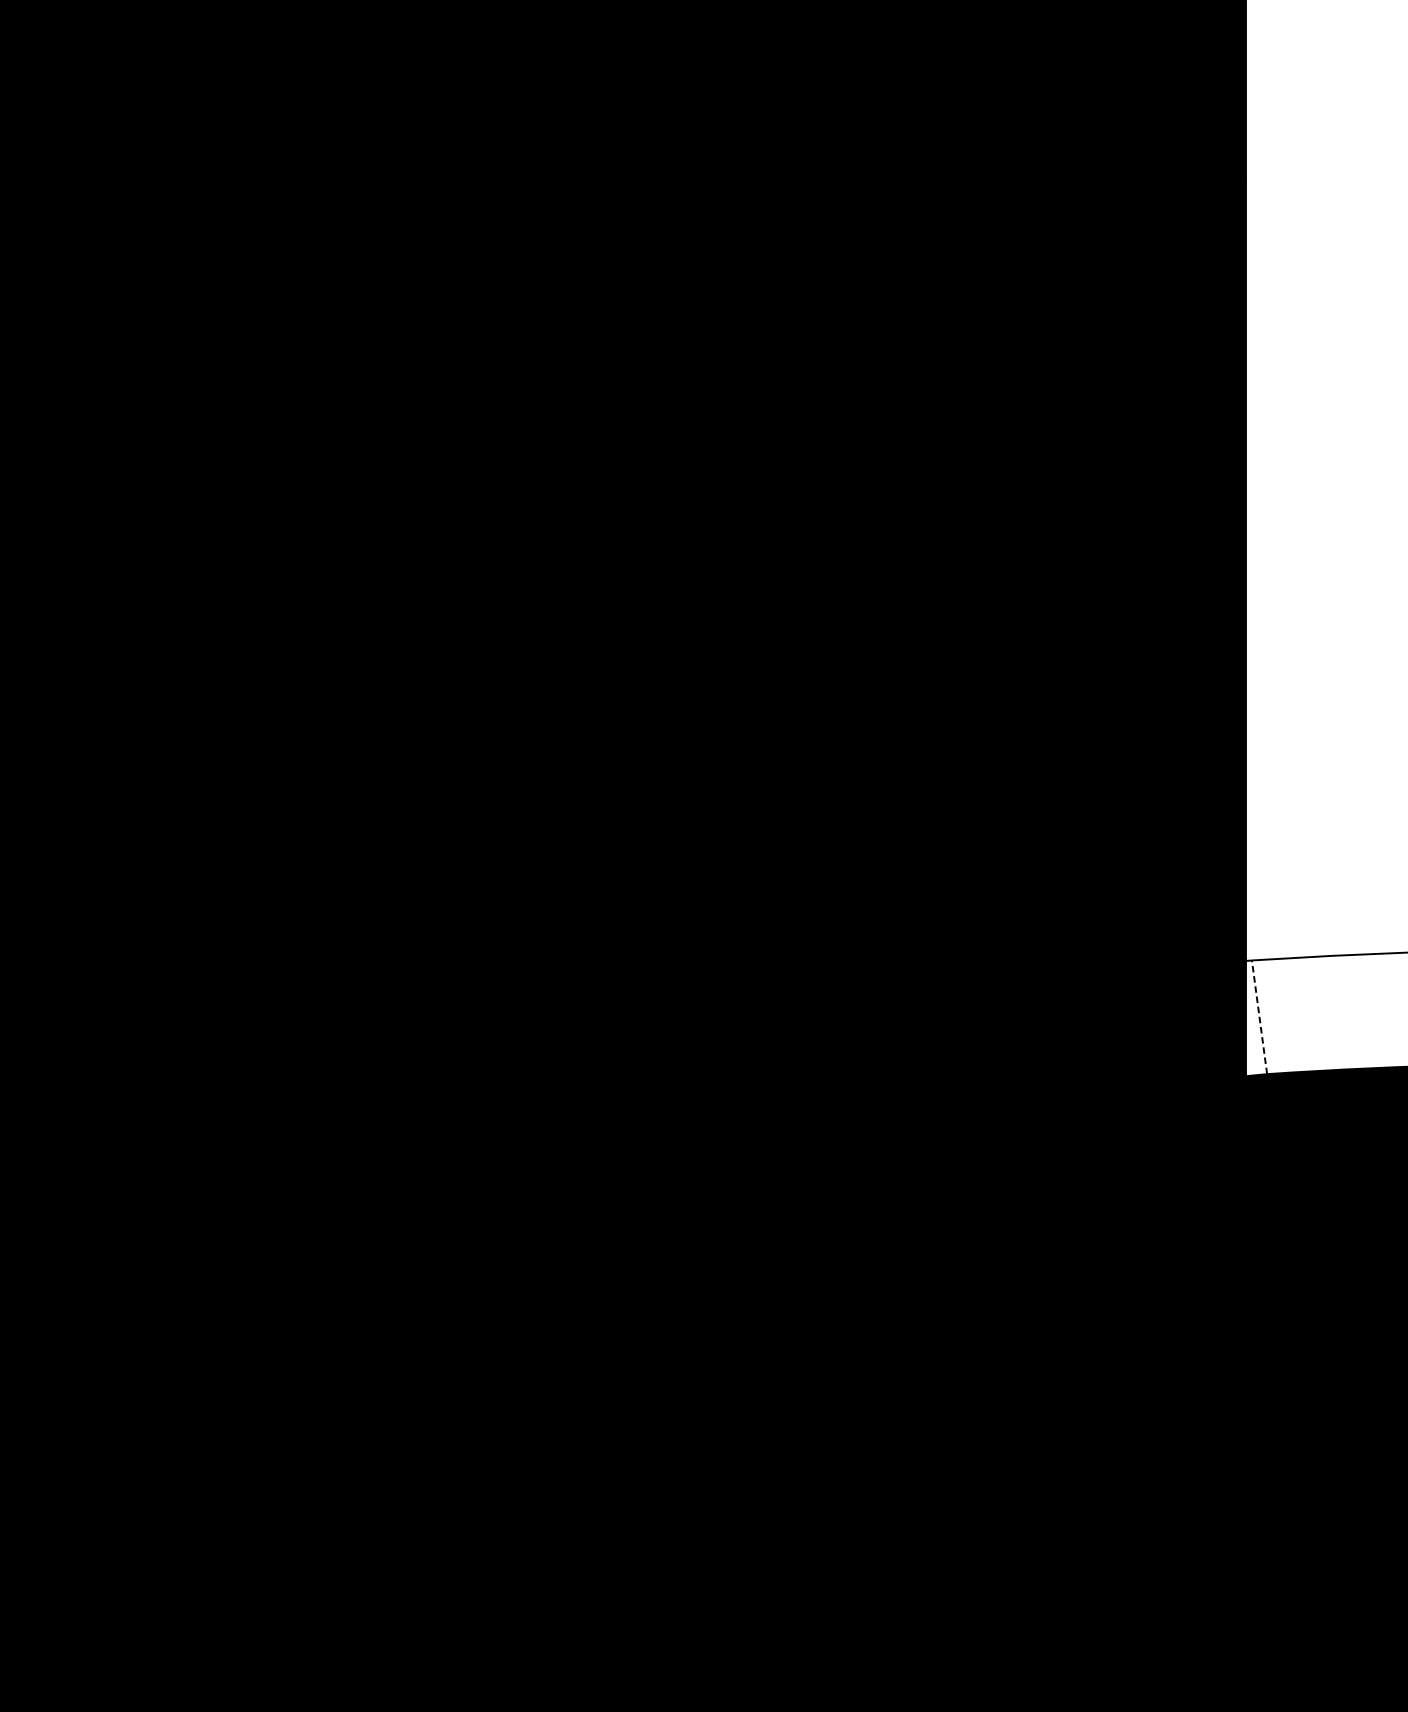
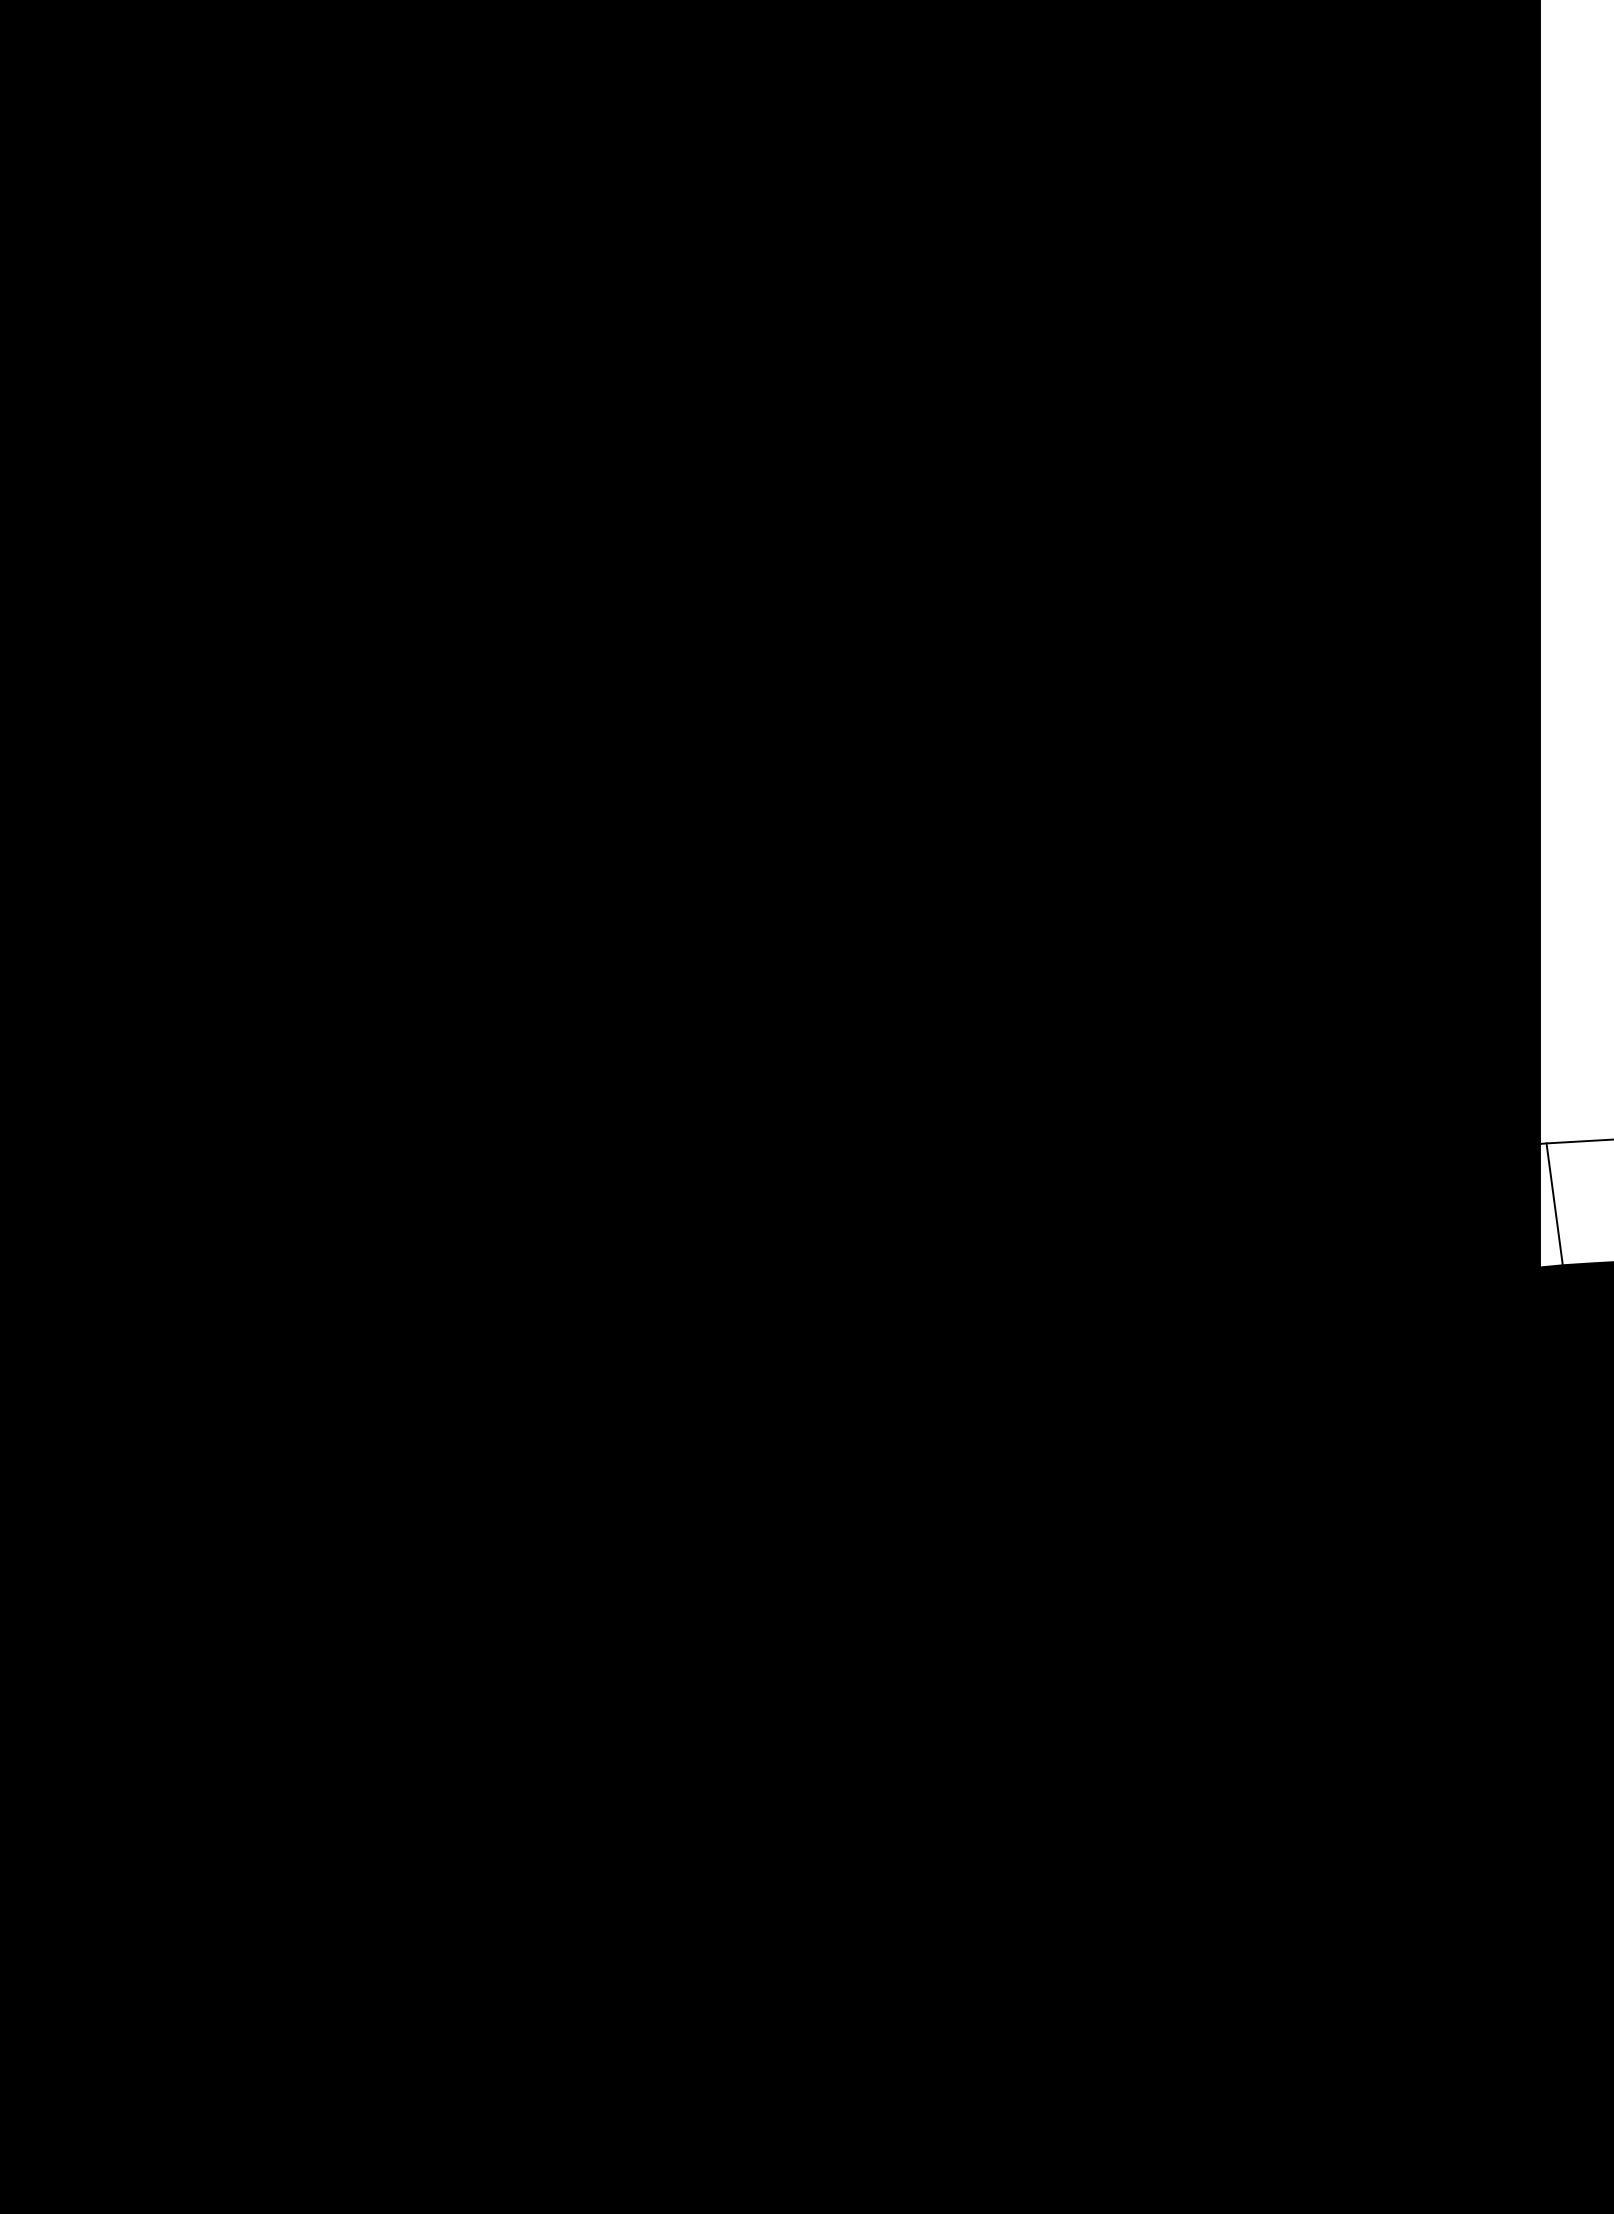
line: (1259, 1016) -> (1554, 1203), dashed -> solid

